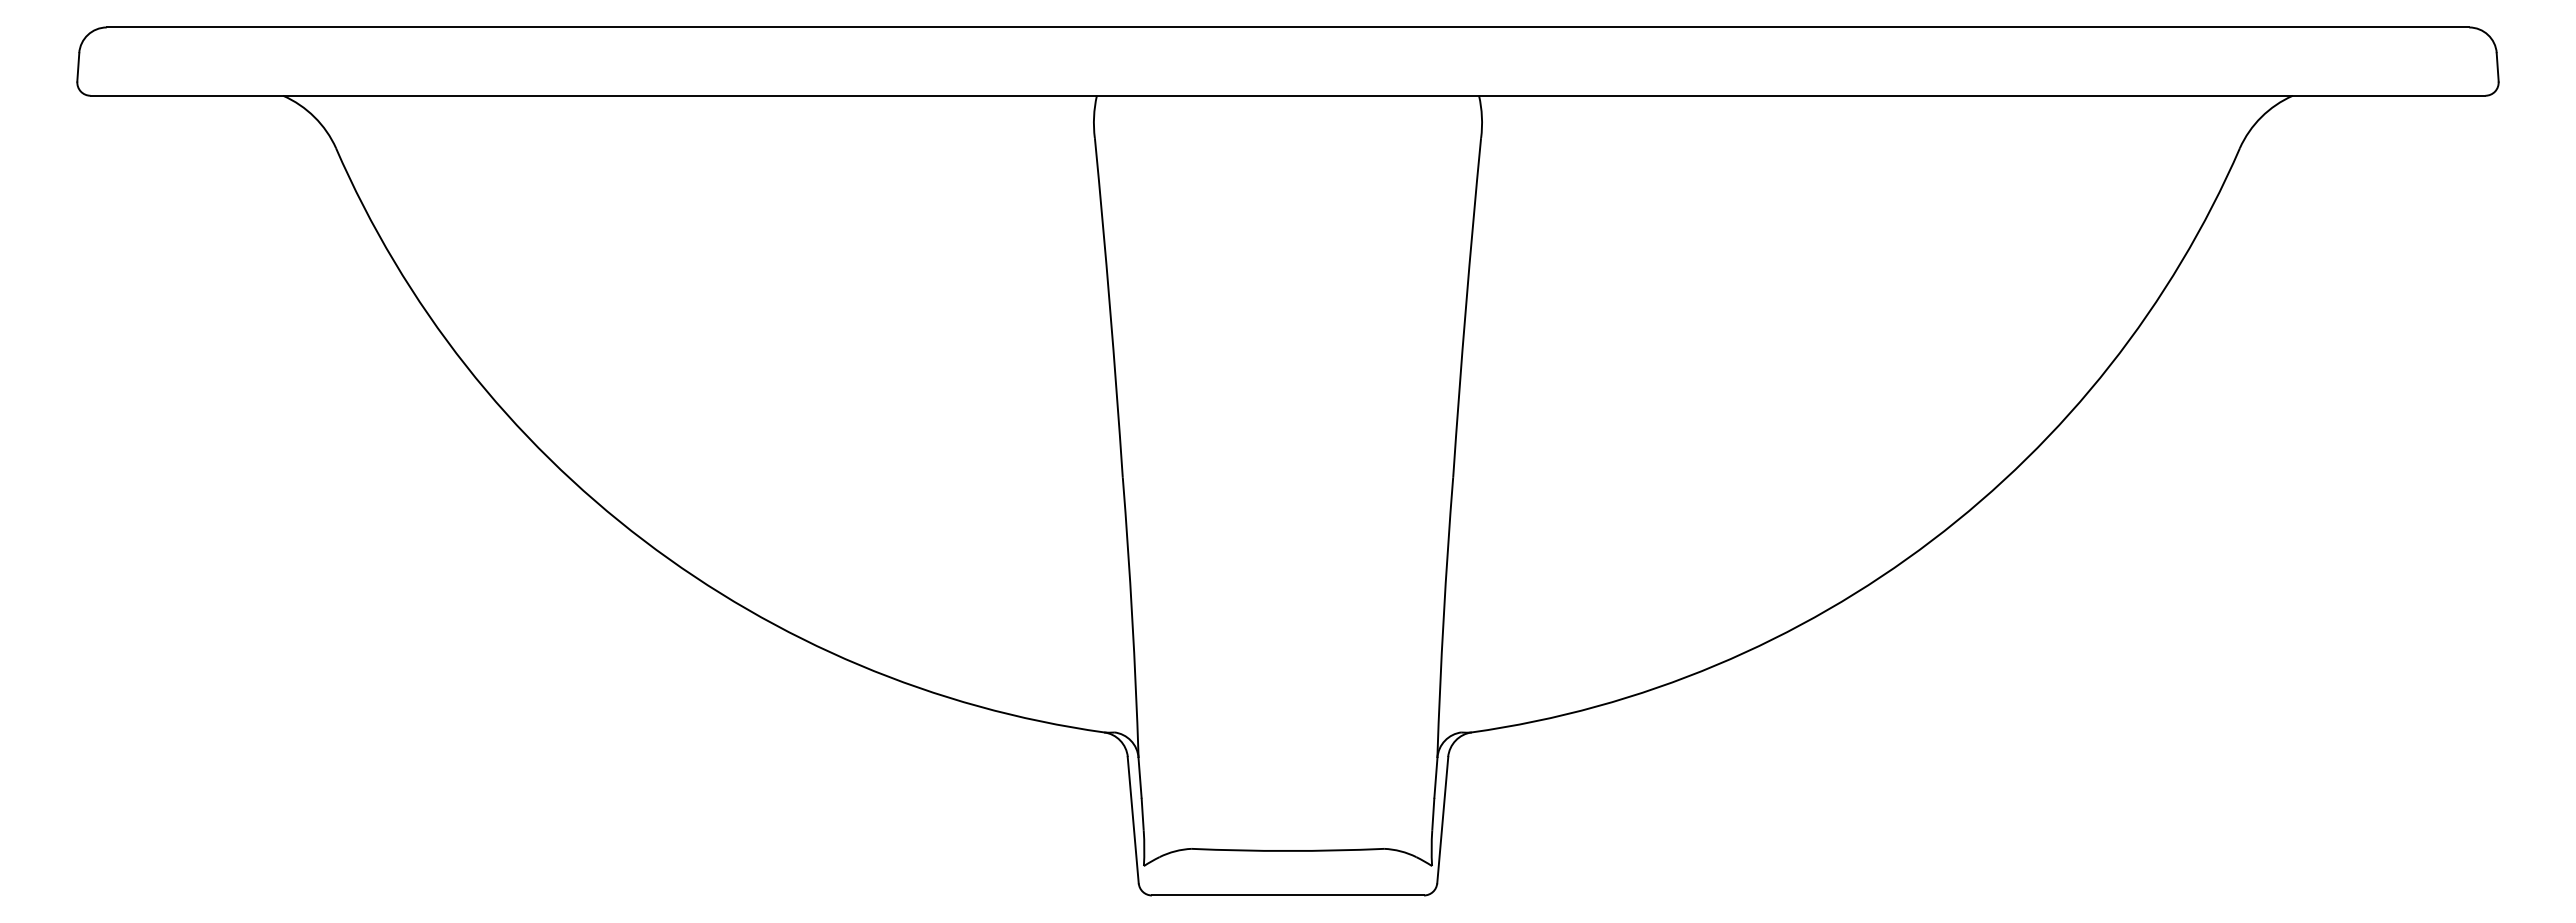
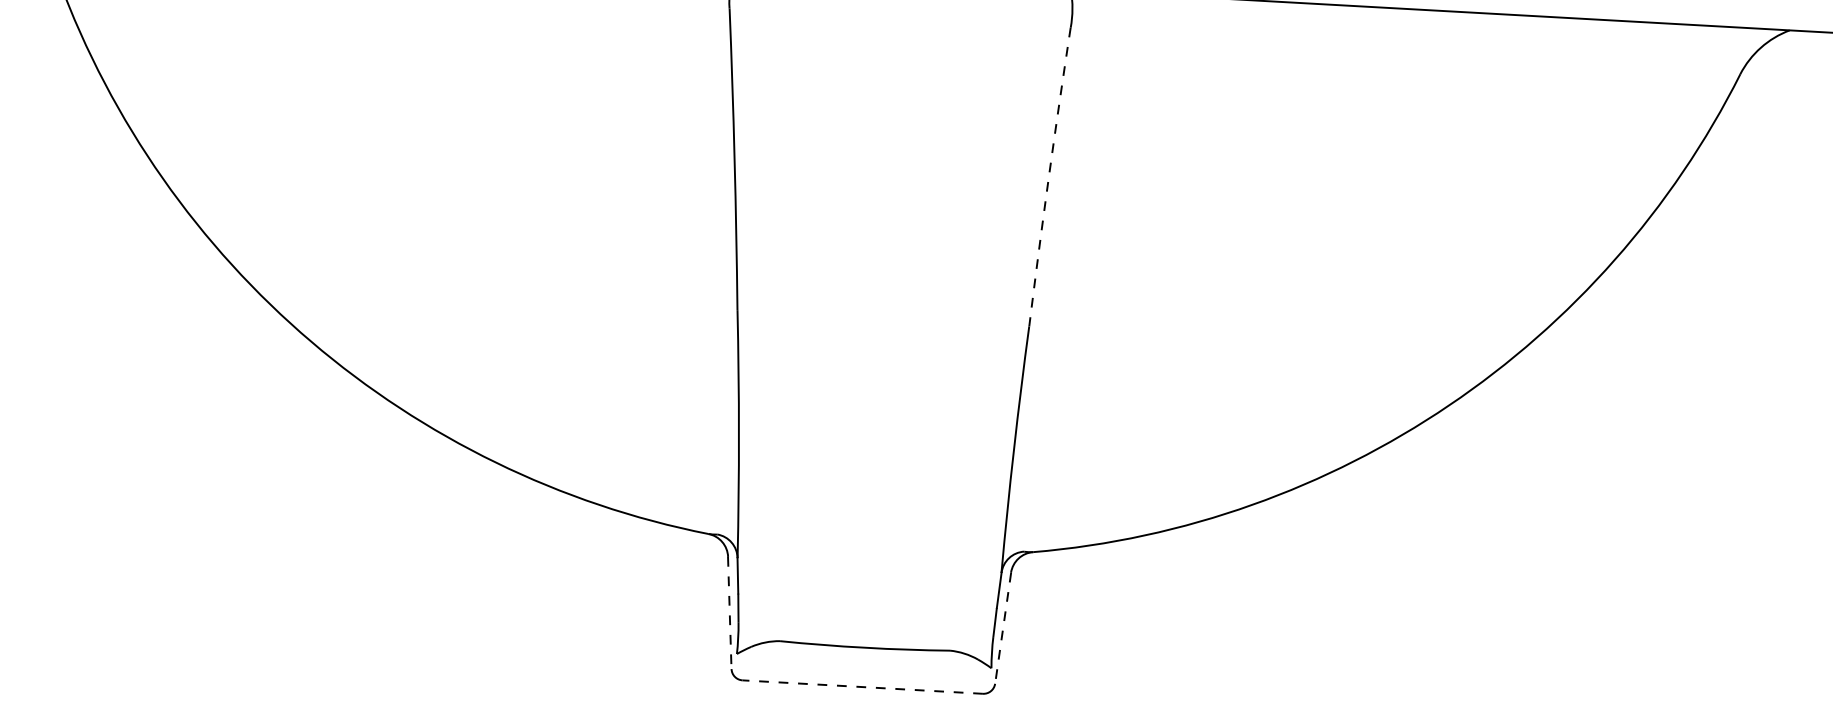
arc: (1465, 307) -> (1048, 176), solid -> dashed
line: (1133, 820) -> (730, 613), solid -> dashed
line: (1442, 820) -> (1002, 628), solid -> dashed
line: (1287, 895) -> (862, 687), solid -> dashed

